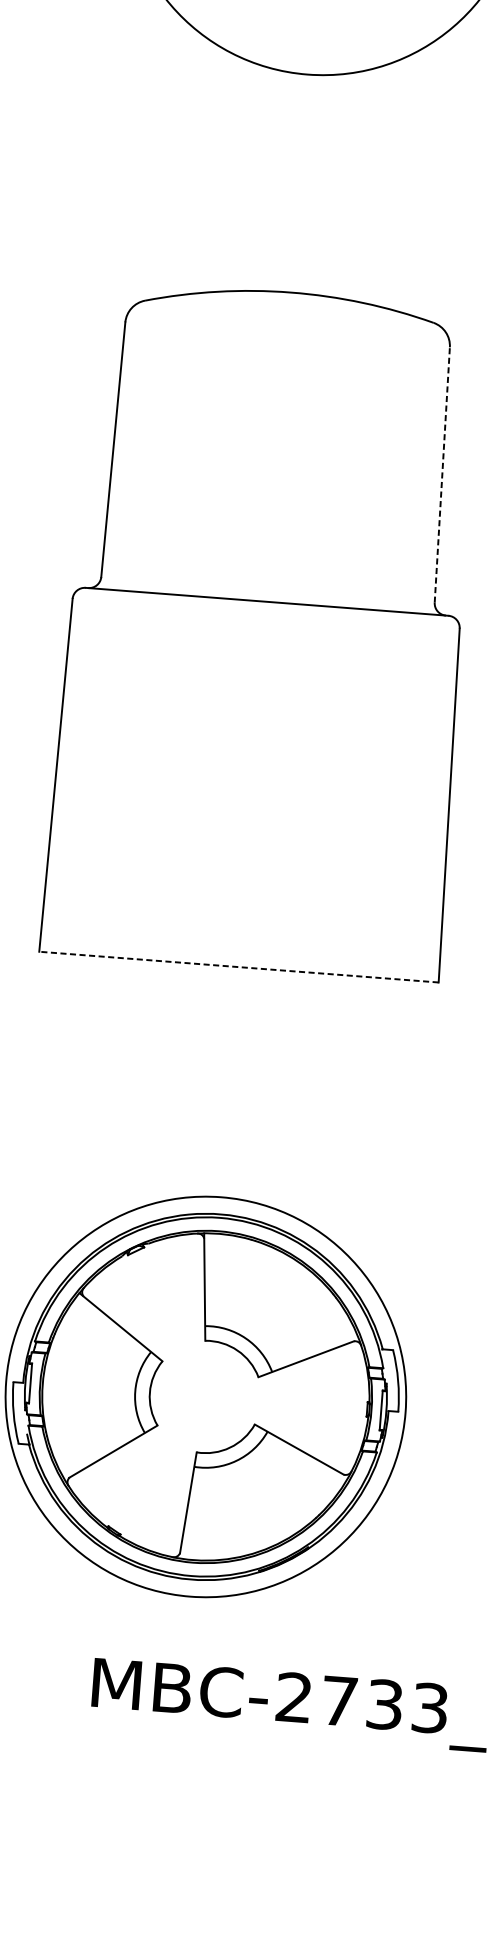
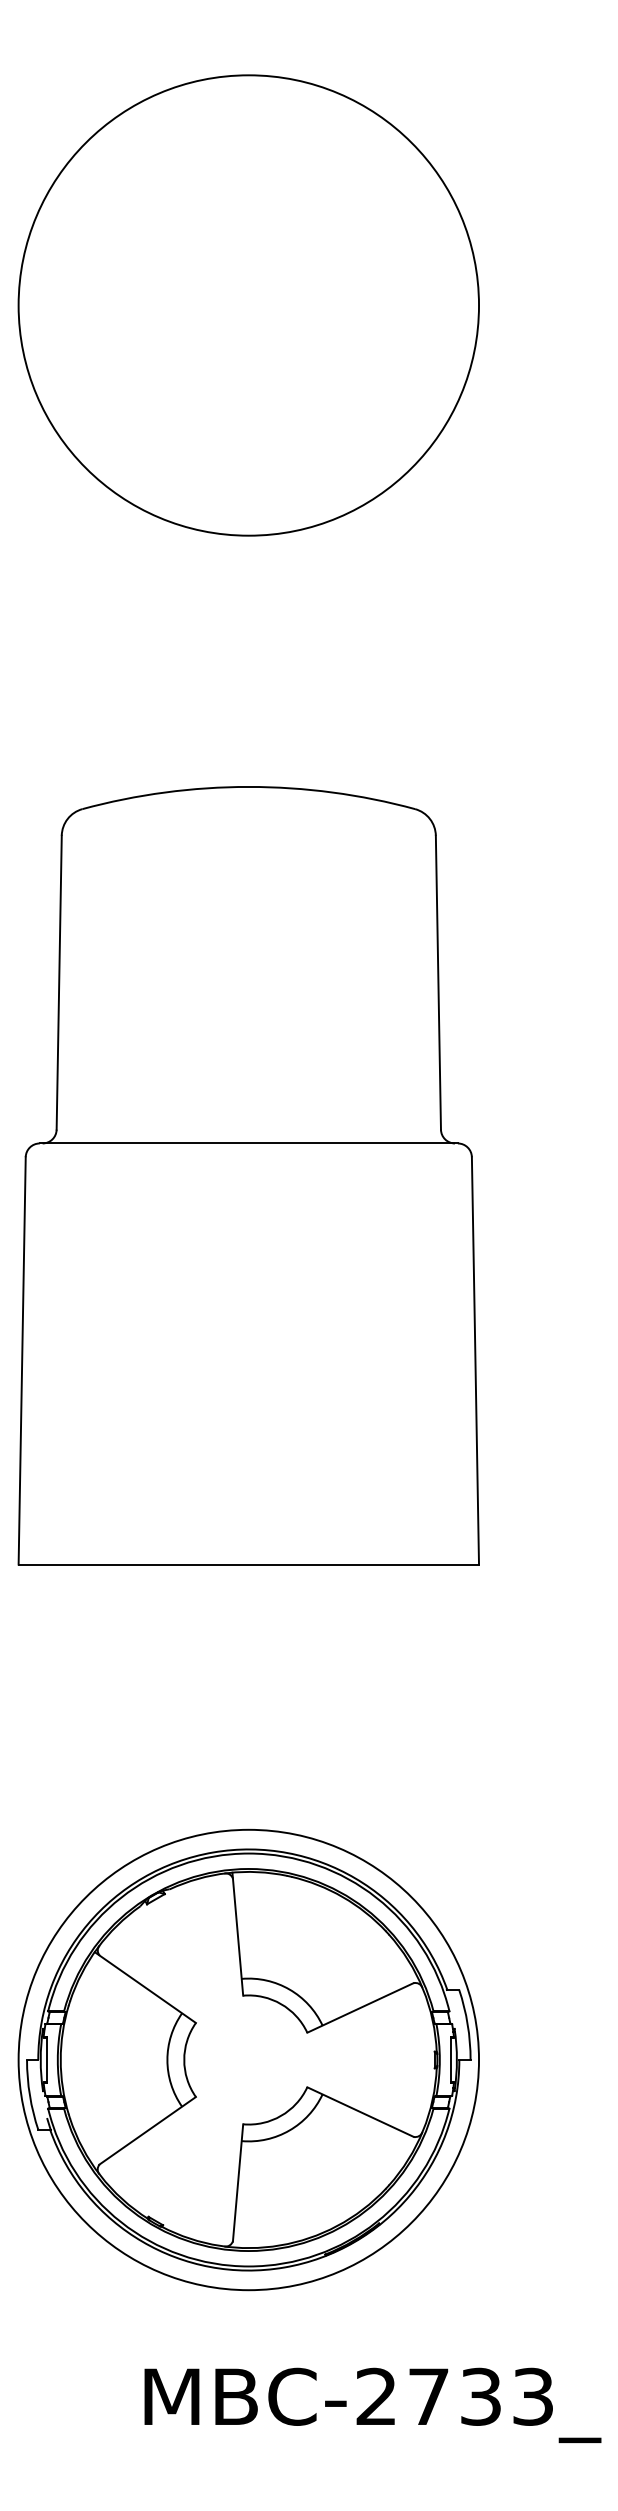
line: (442, 474) -> (438, 982), dashed -> solid
line: (238, 967) -> (248, 1564), dashed -> solid

